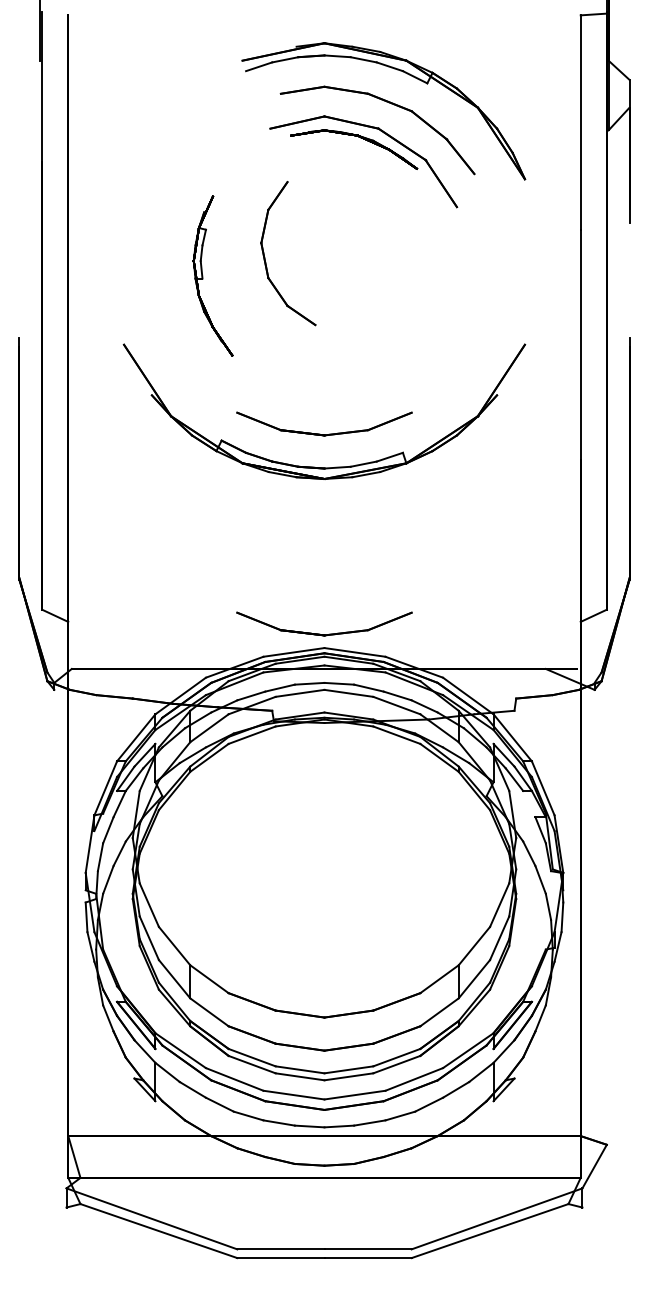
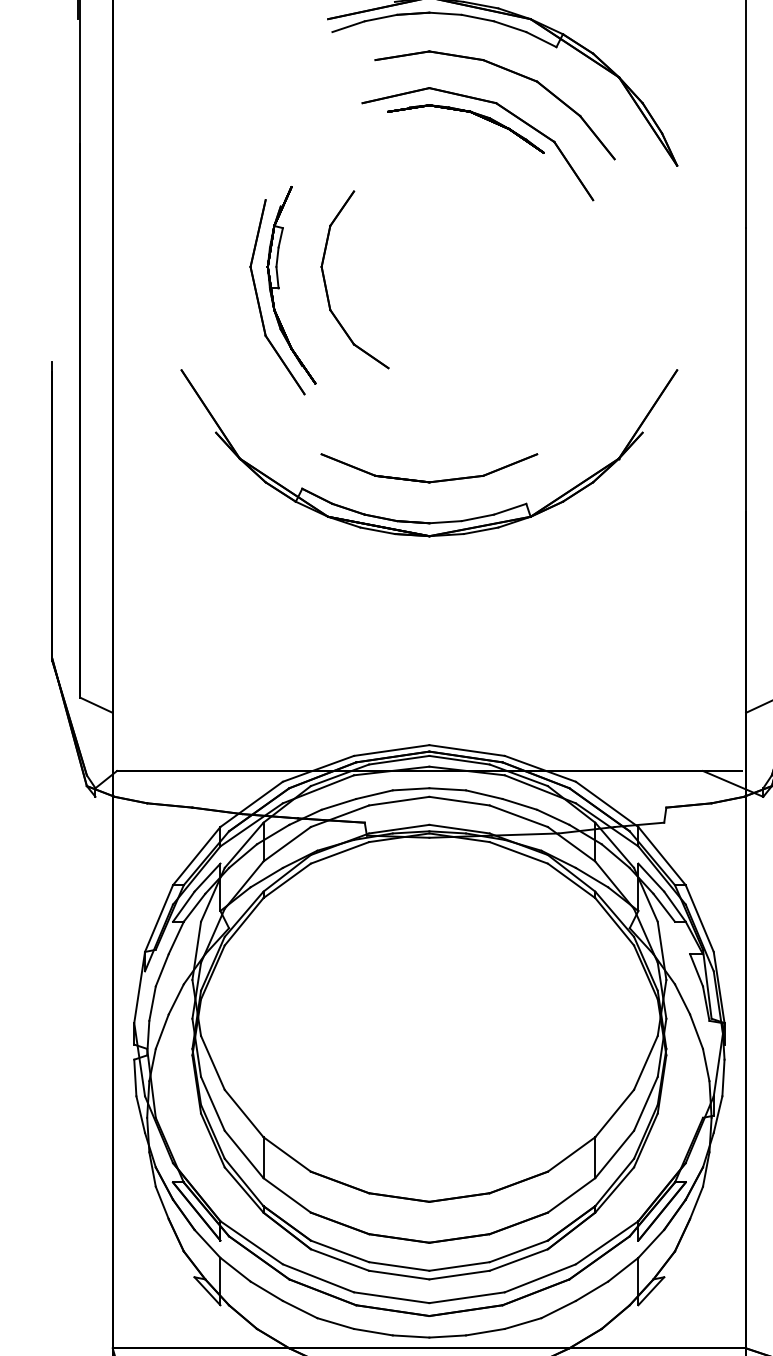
part: (265, 257) -> (326, 284), moved
part: (187, 290) -> (260, 303), added
part: (320, 633) -> (424, 727), removed

